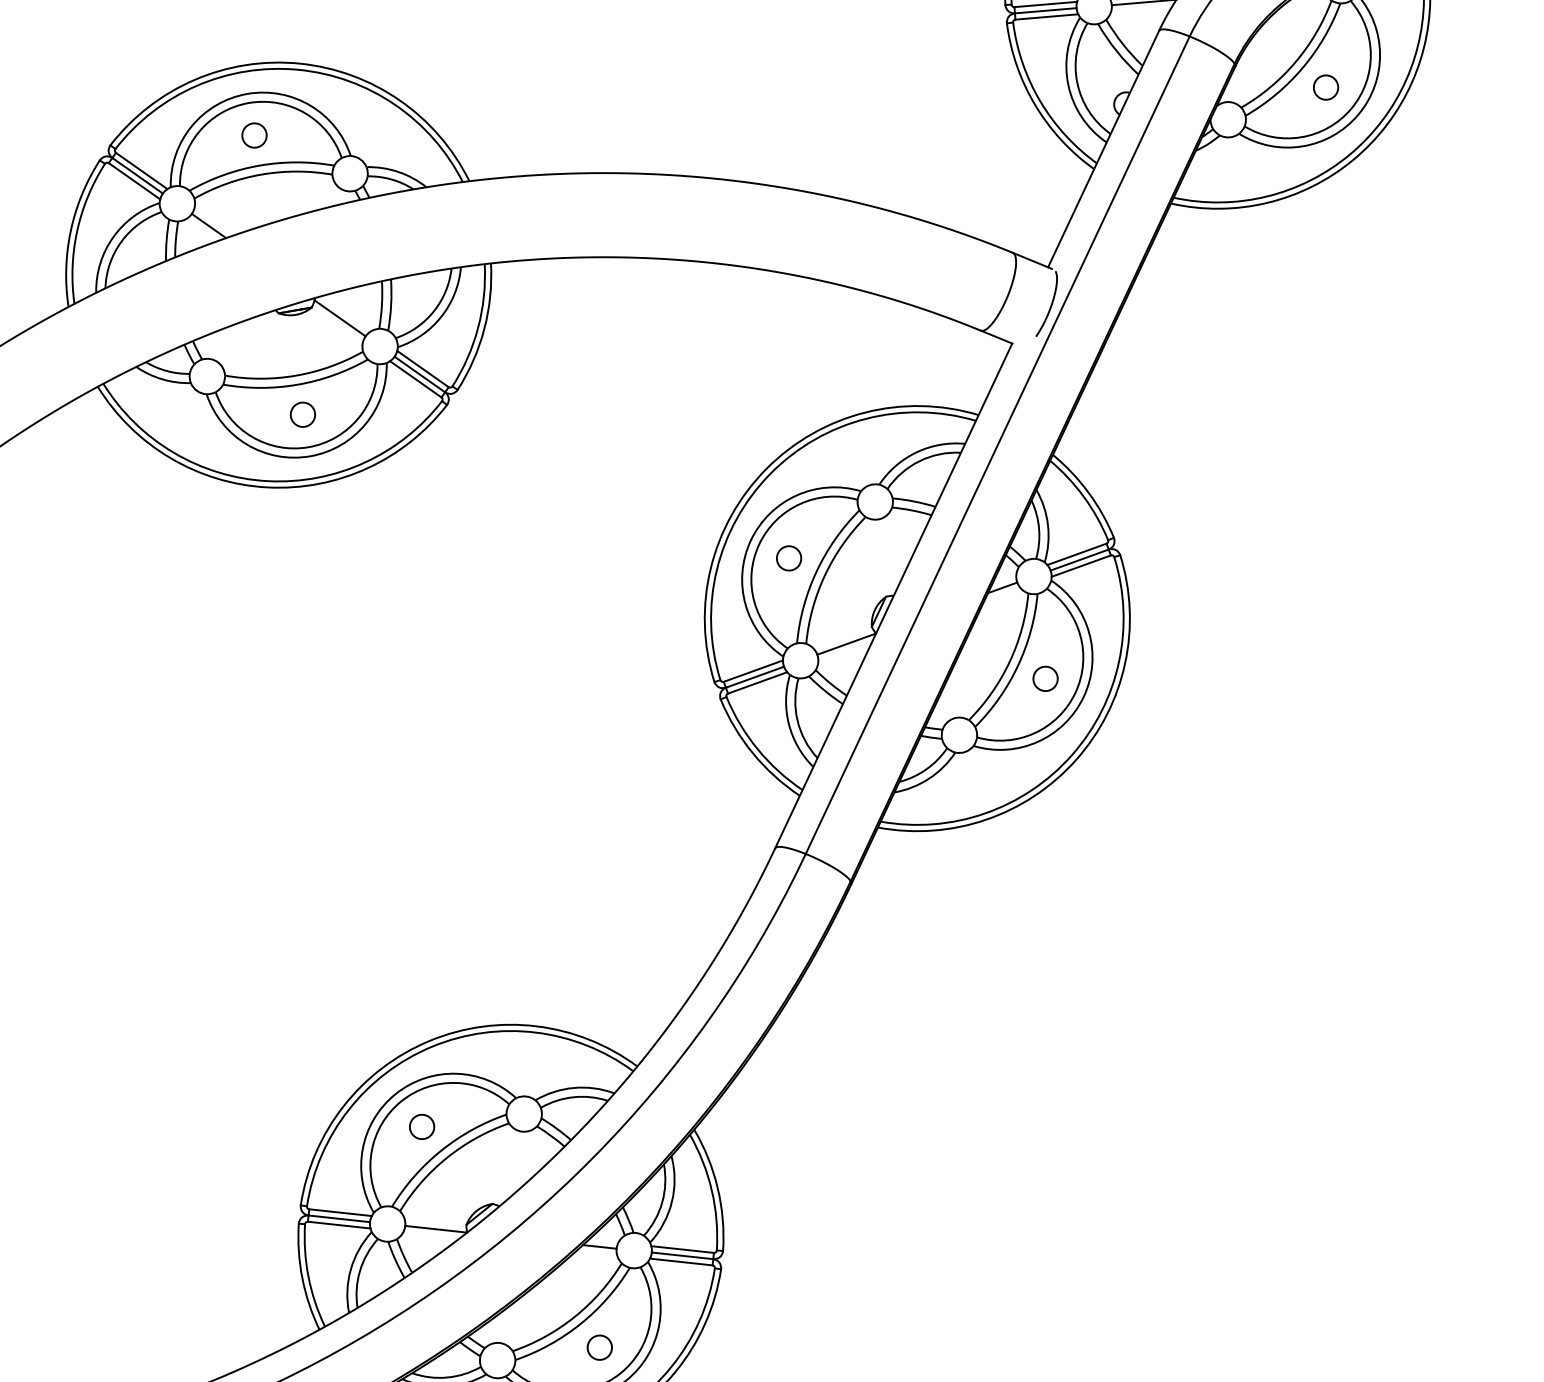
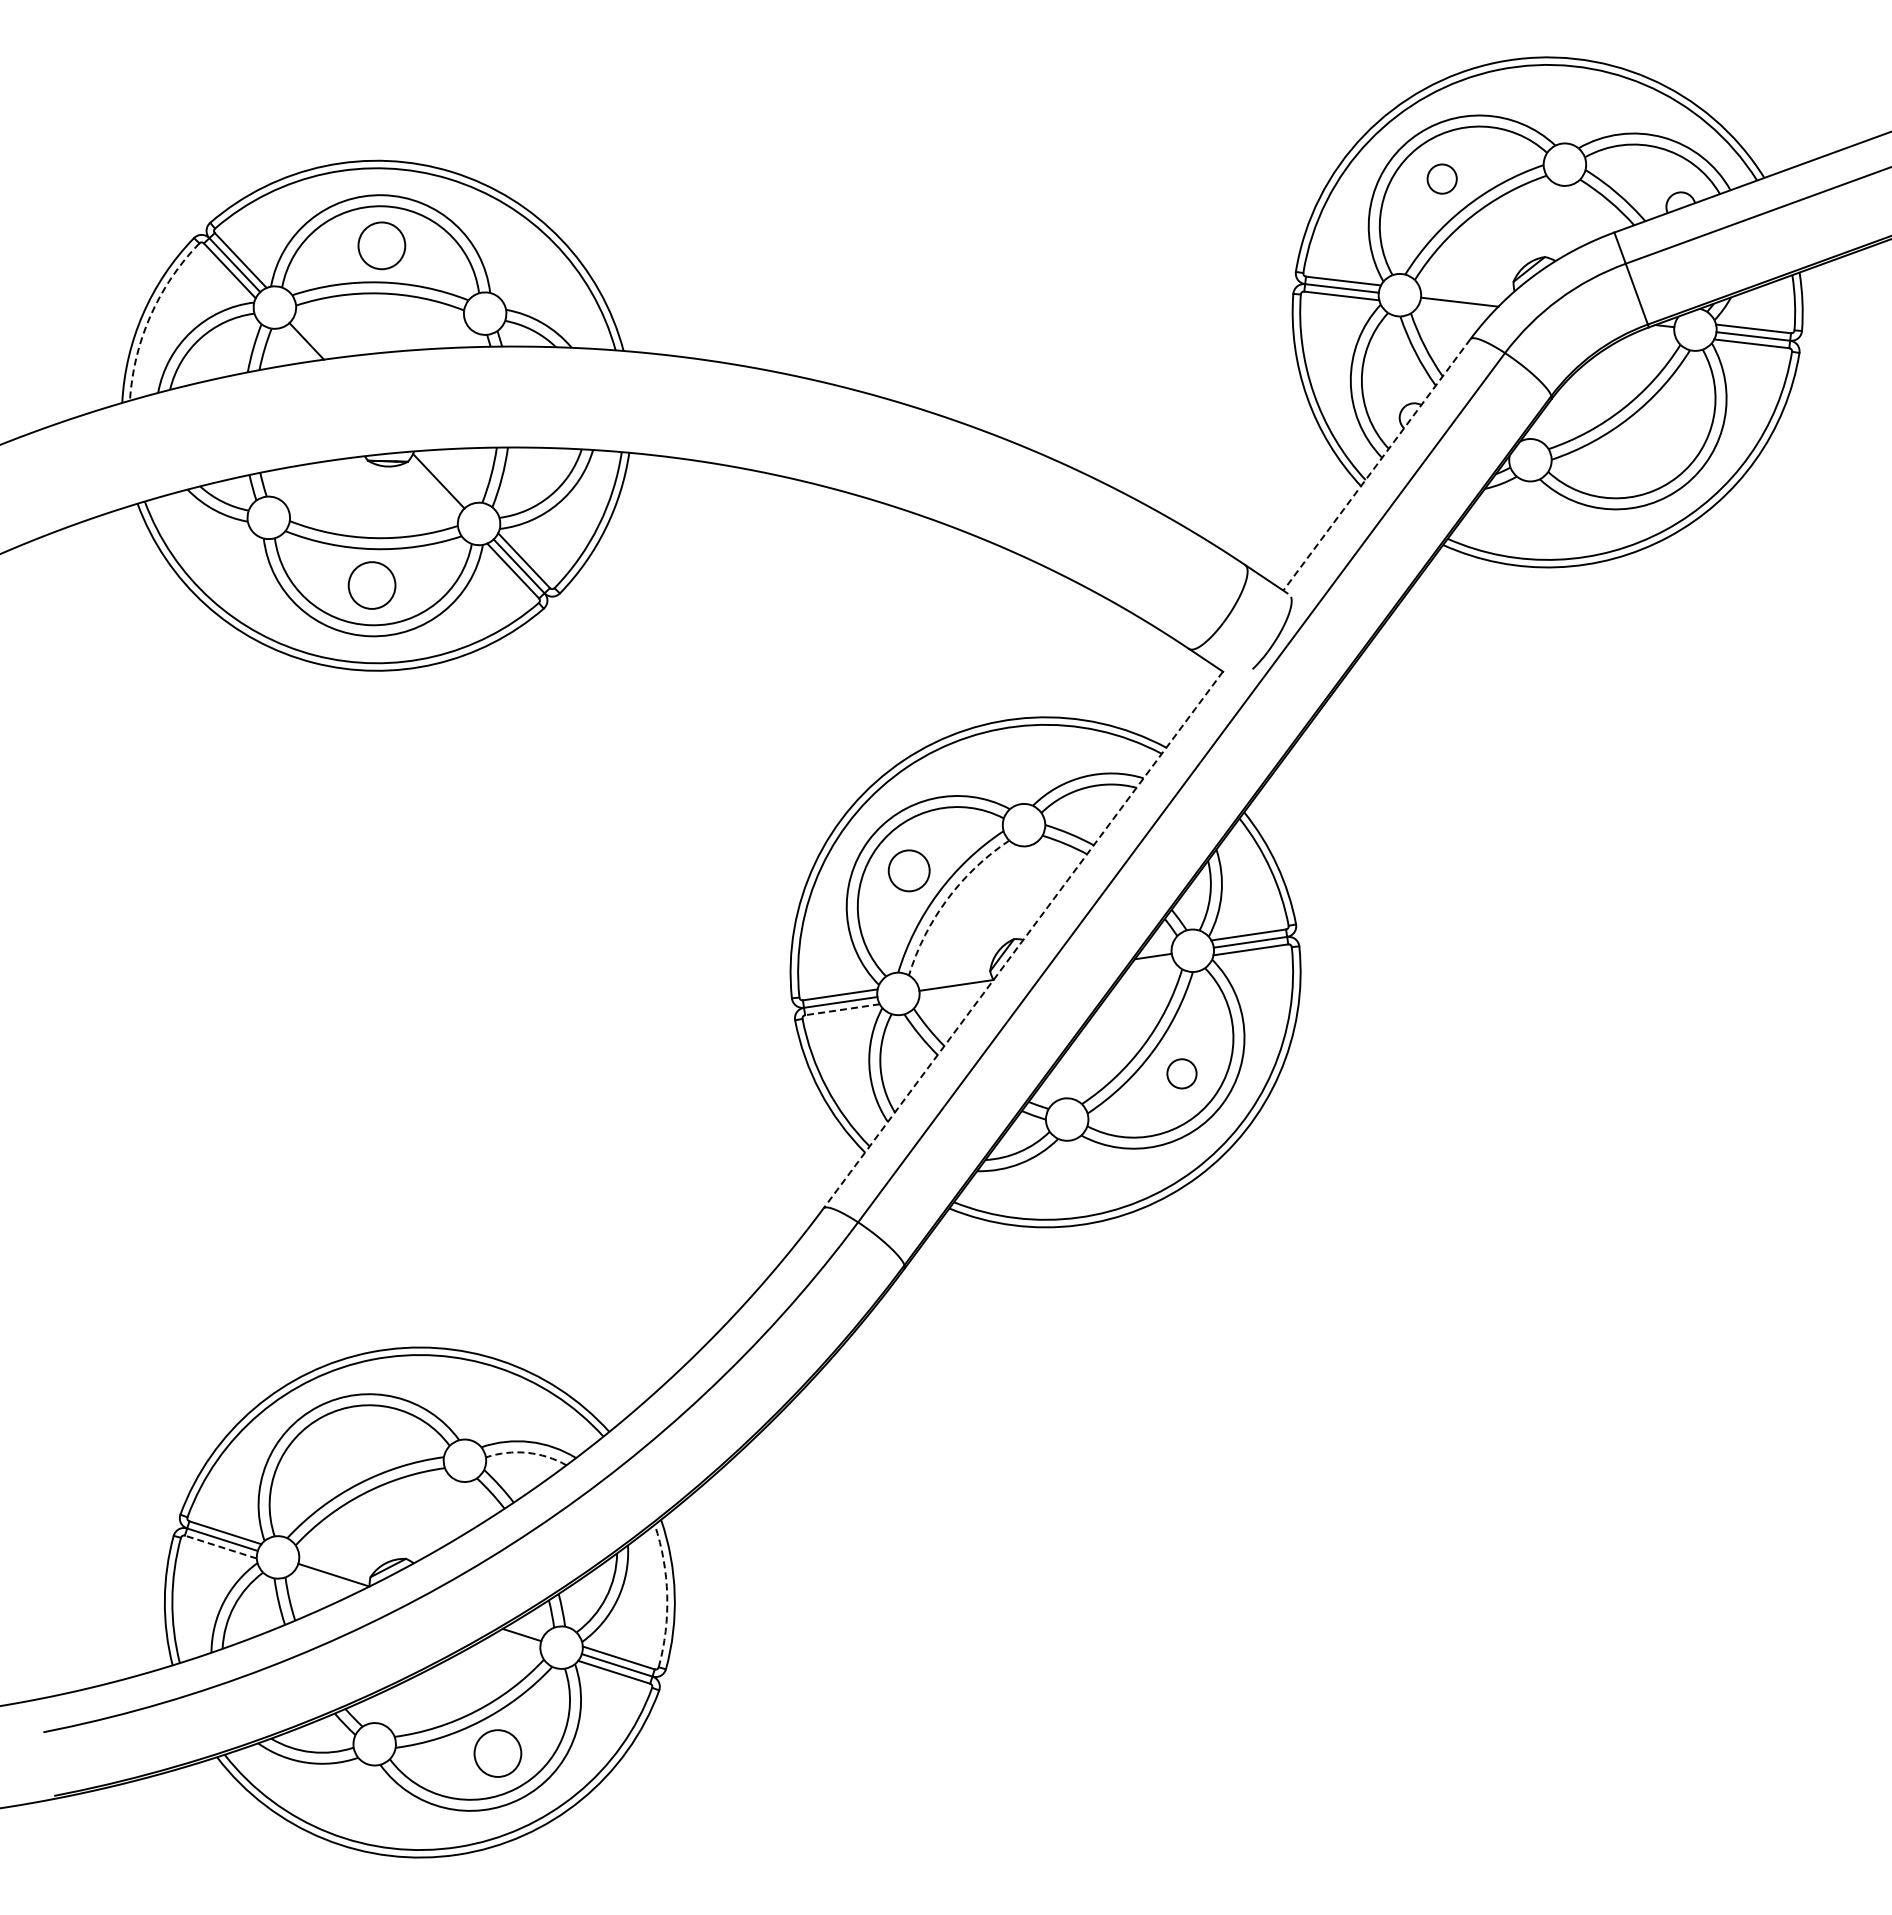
circle: (1325, 87) -> (1652, 445), removed
circle: (254, 135) -> (381, 245), size x1.6
line: (1103, 148) -> (1376, 464), solid -> dashed
arc: (77, 230) -> (150, 315), solid -> dashed
circle: (302, 414) -> (371, 585), size x1.6
circle: (788, 558) -> (908, 870), size x1.4
arc: (825, 575) -> (947, 899), solid -> dashed
line: (893, 596) -> (1023, 940), solid -> dashed
line: (757, 682) -> (842, 1009), solid -> dashed
arc: (573, 1096) -> (527, 1452), solid -> dashed
circle: (421, 1126) -> (341, 1451), removed
arc: (712, 1190) -> (667, 1595), solid -> dashed
line: (338, 1225) -> (220, 1547), solid -> dashed
circle: (599, 1347) -> (497, 1753), size x1.6

